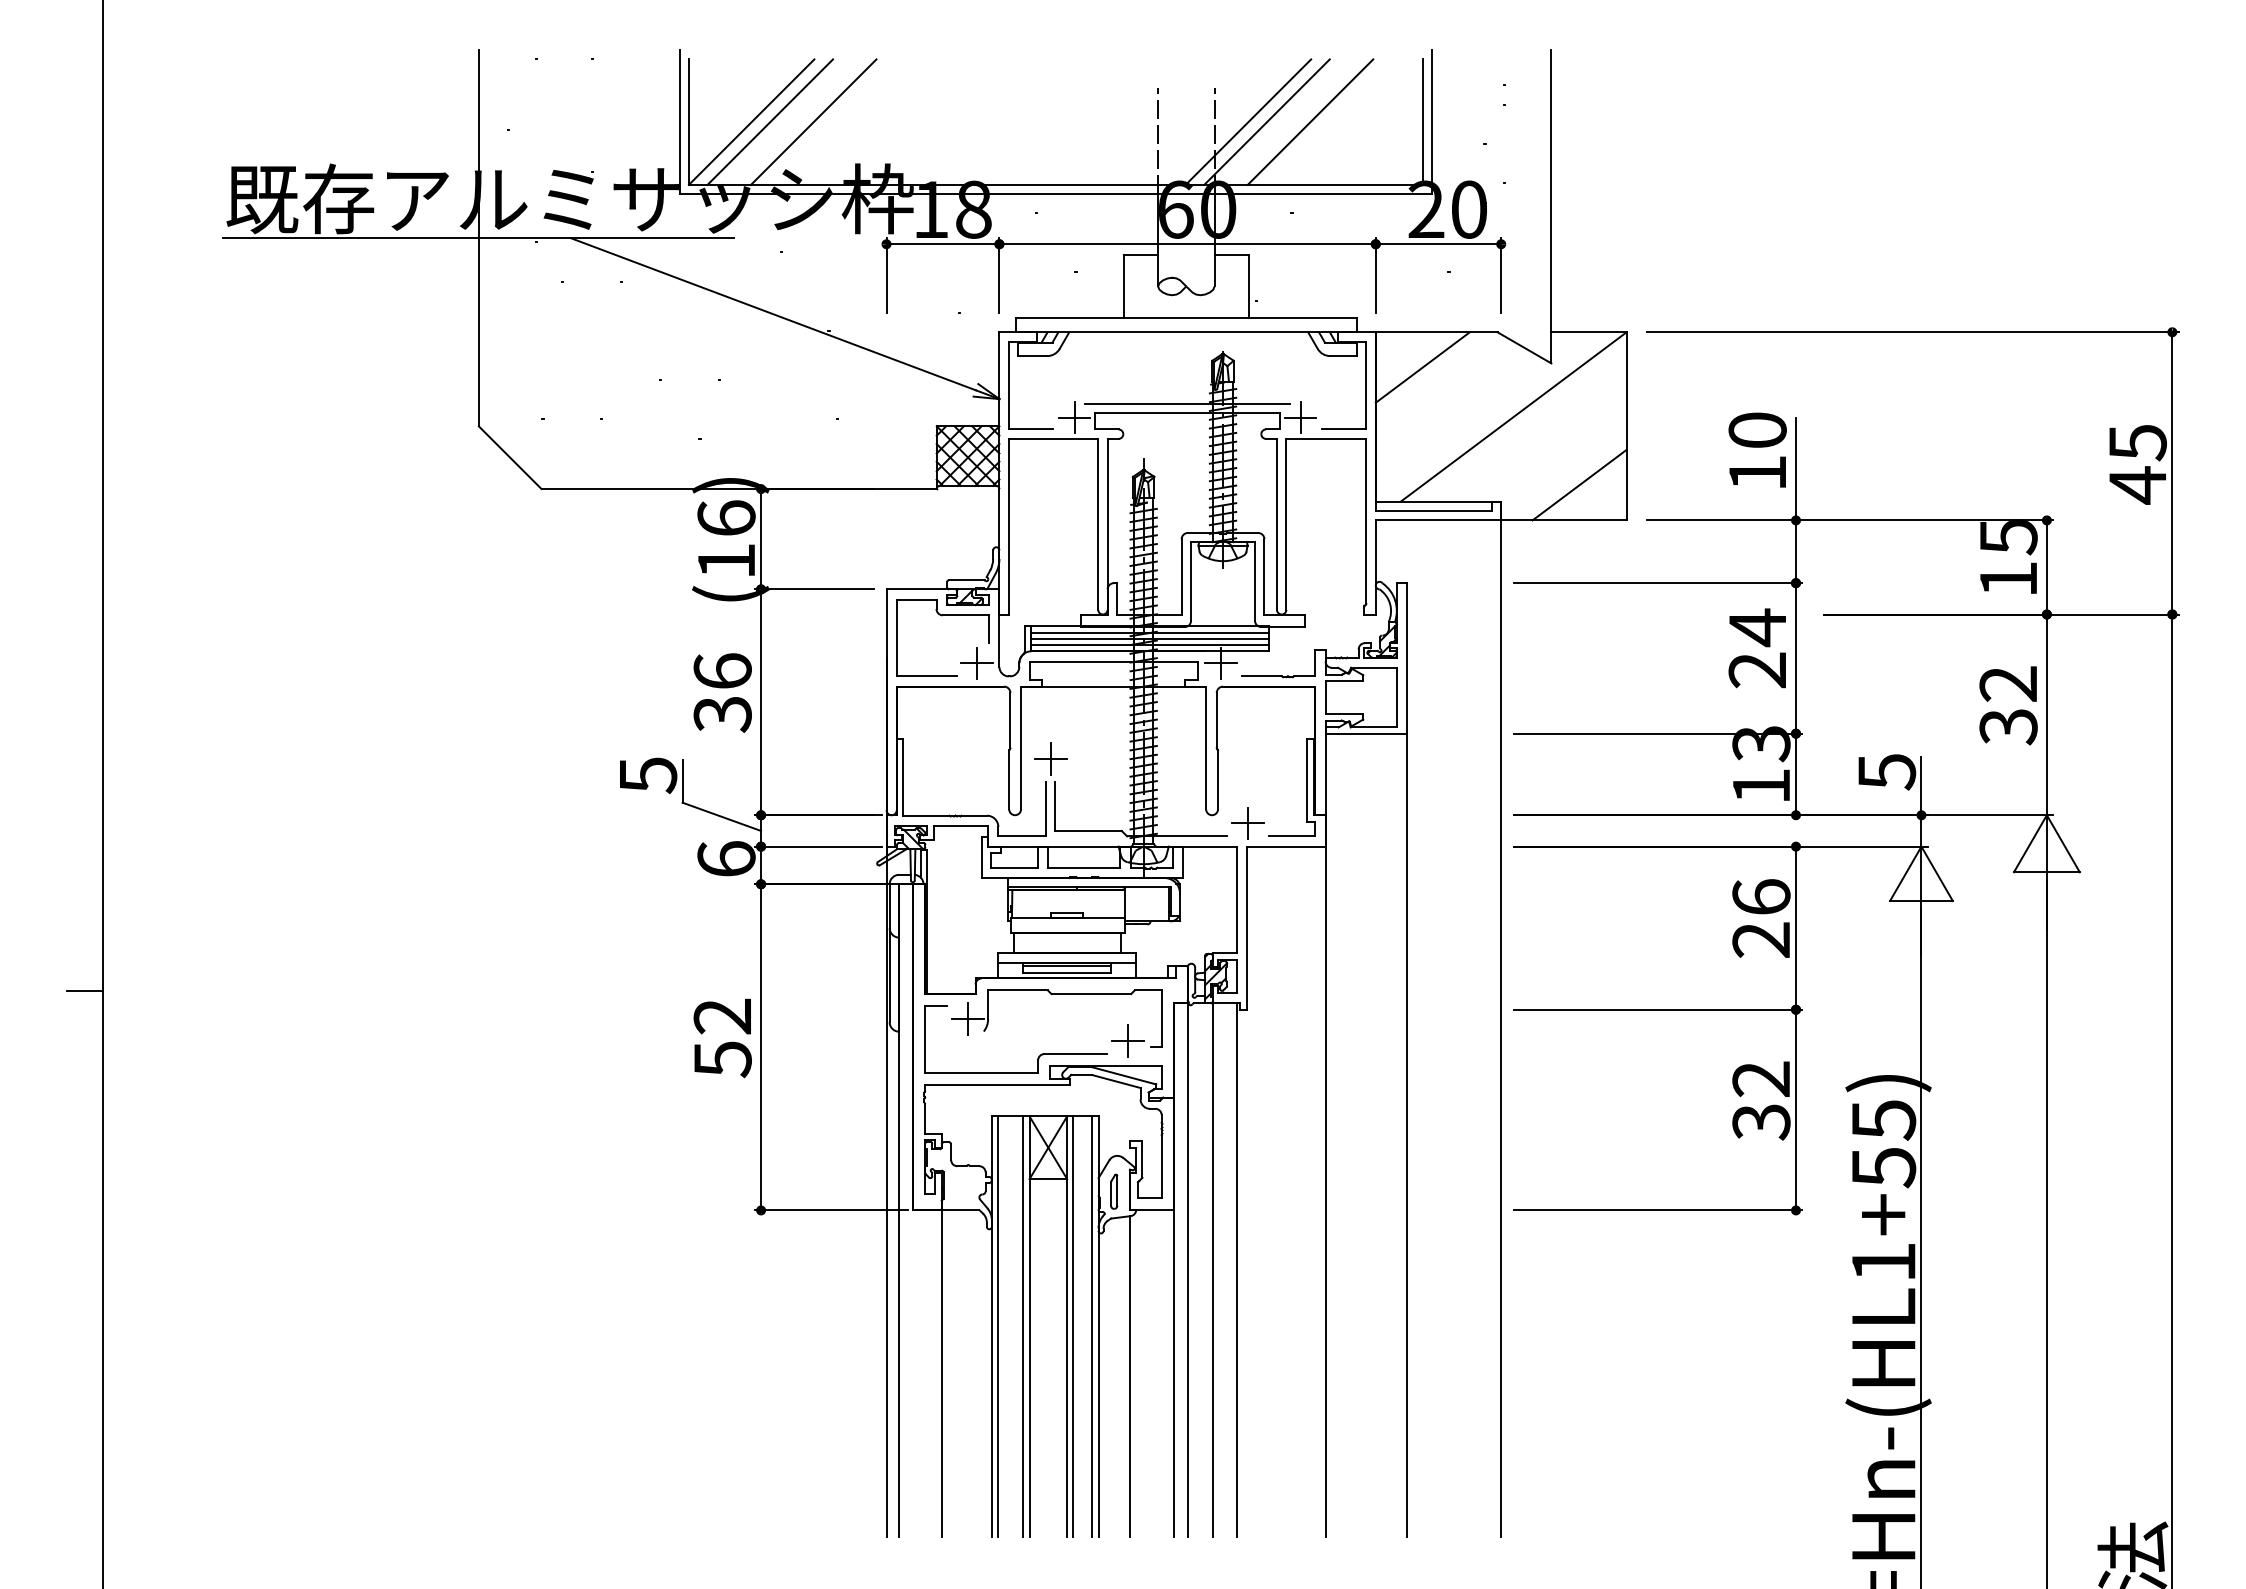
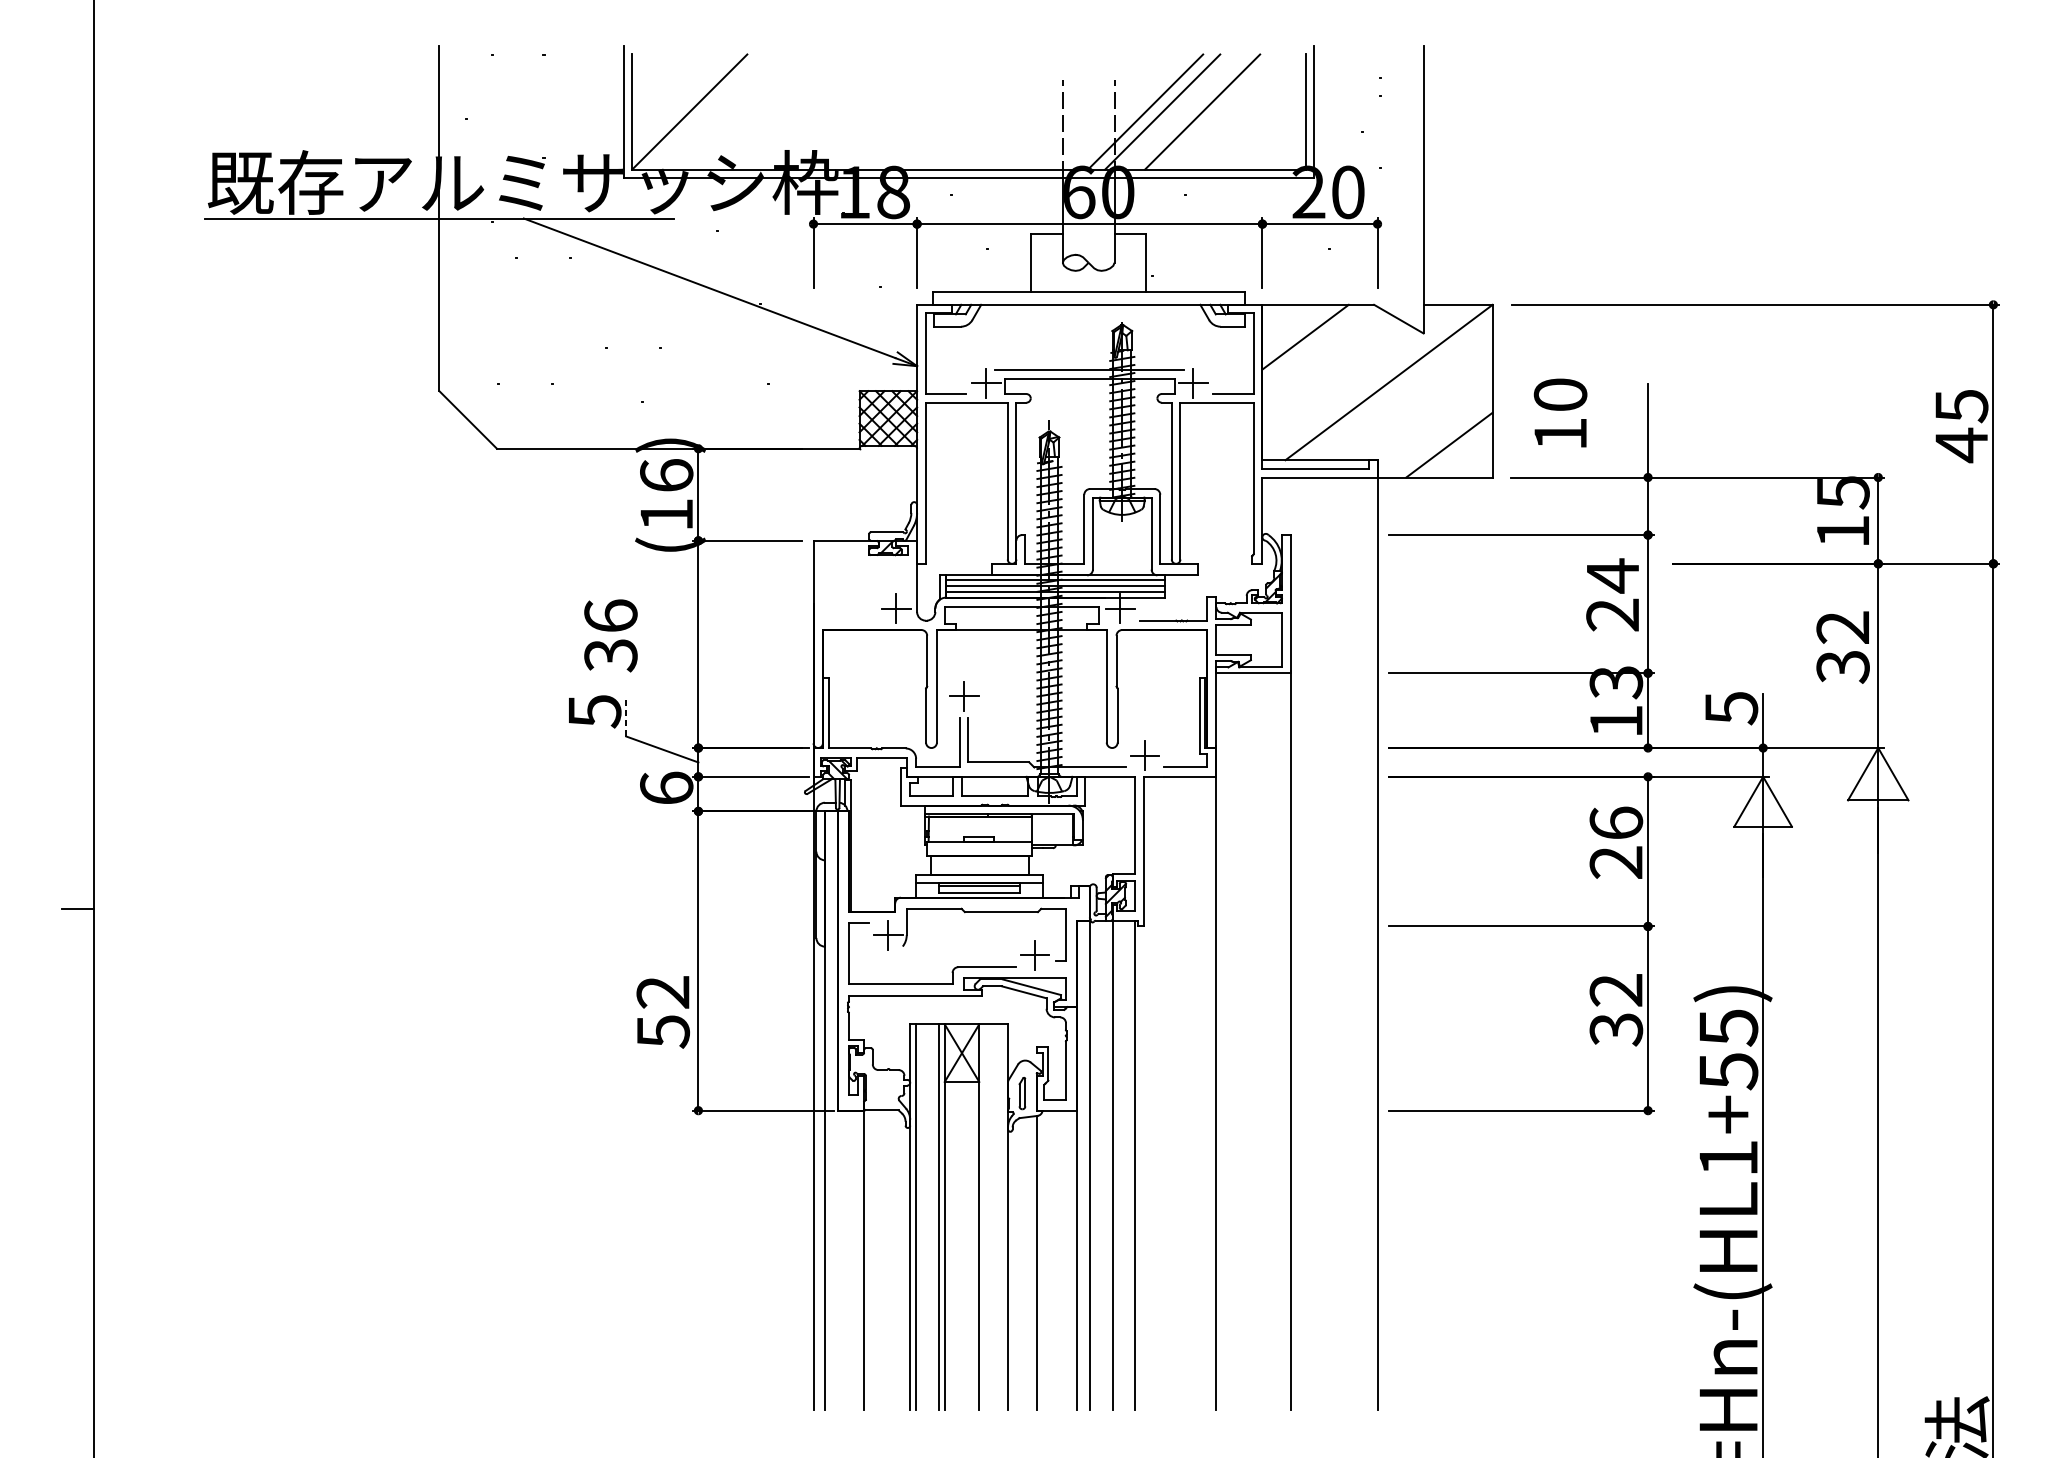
line: (770, 121) -> (707, 111), removed
line: (813, 121) -> (746, 111), removed
text: (1757, 449) -> (1560, 412), moved
part: (942, 616) -> (864, 565), removed
text: (722, 692) -> (610, 635), moved
line: (682, 780) -> (626, 716), solid -> dashed
text: (722, 1038) -> (663, 1012), moved
line: (1073, 1326) -> (985, 1217), removed
line: (1092, 1326) -> (1002, 1217), removed

